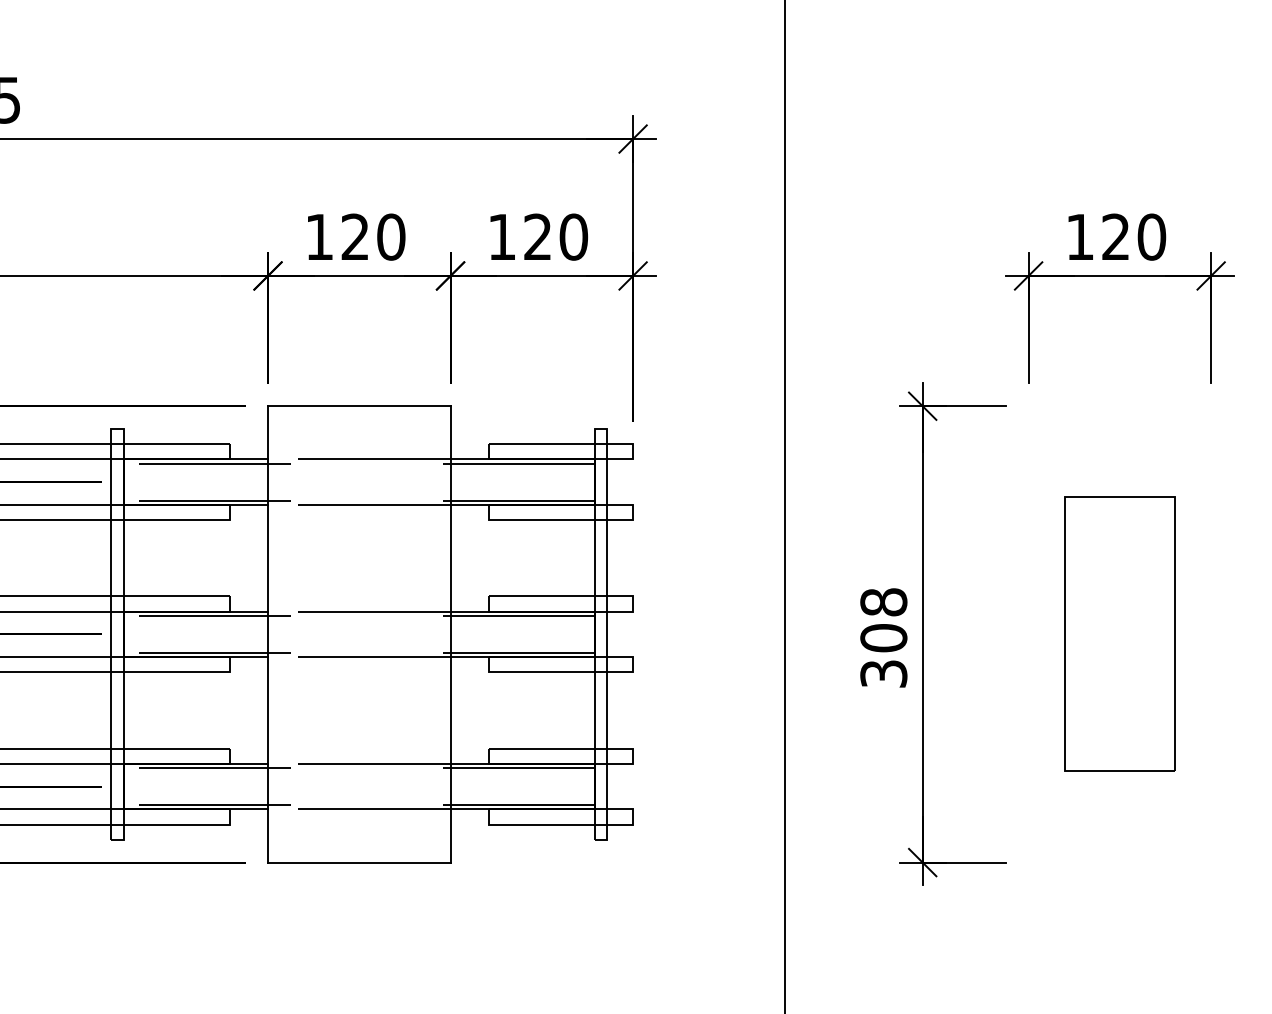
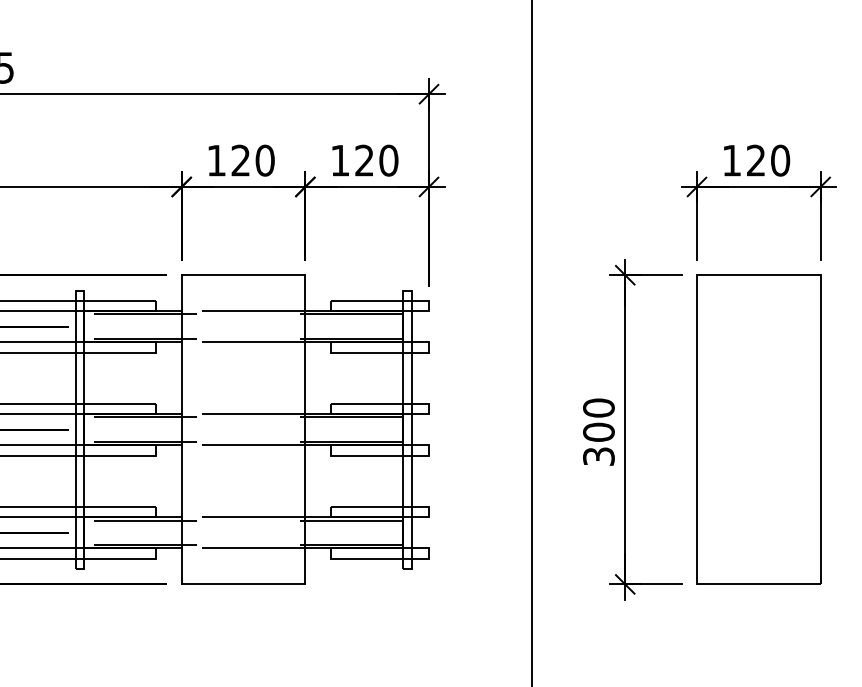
text: (883, 601) -> (598, 407), 308 -> 300
part: (1119, 633) -> (758, 429), size x1.67

